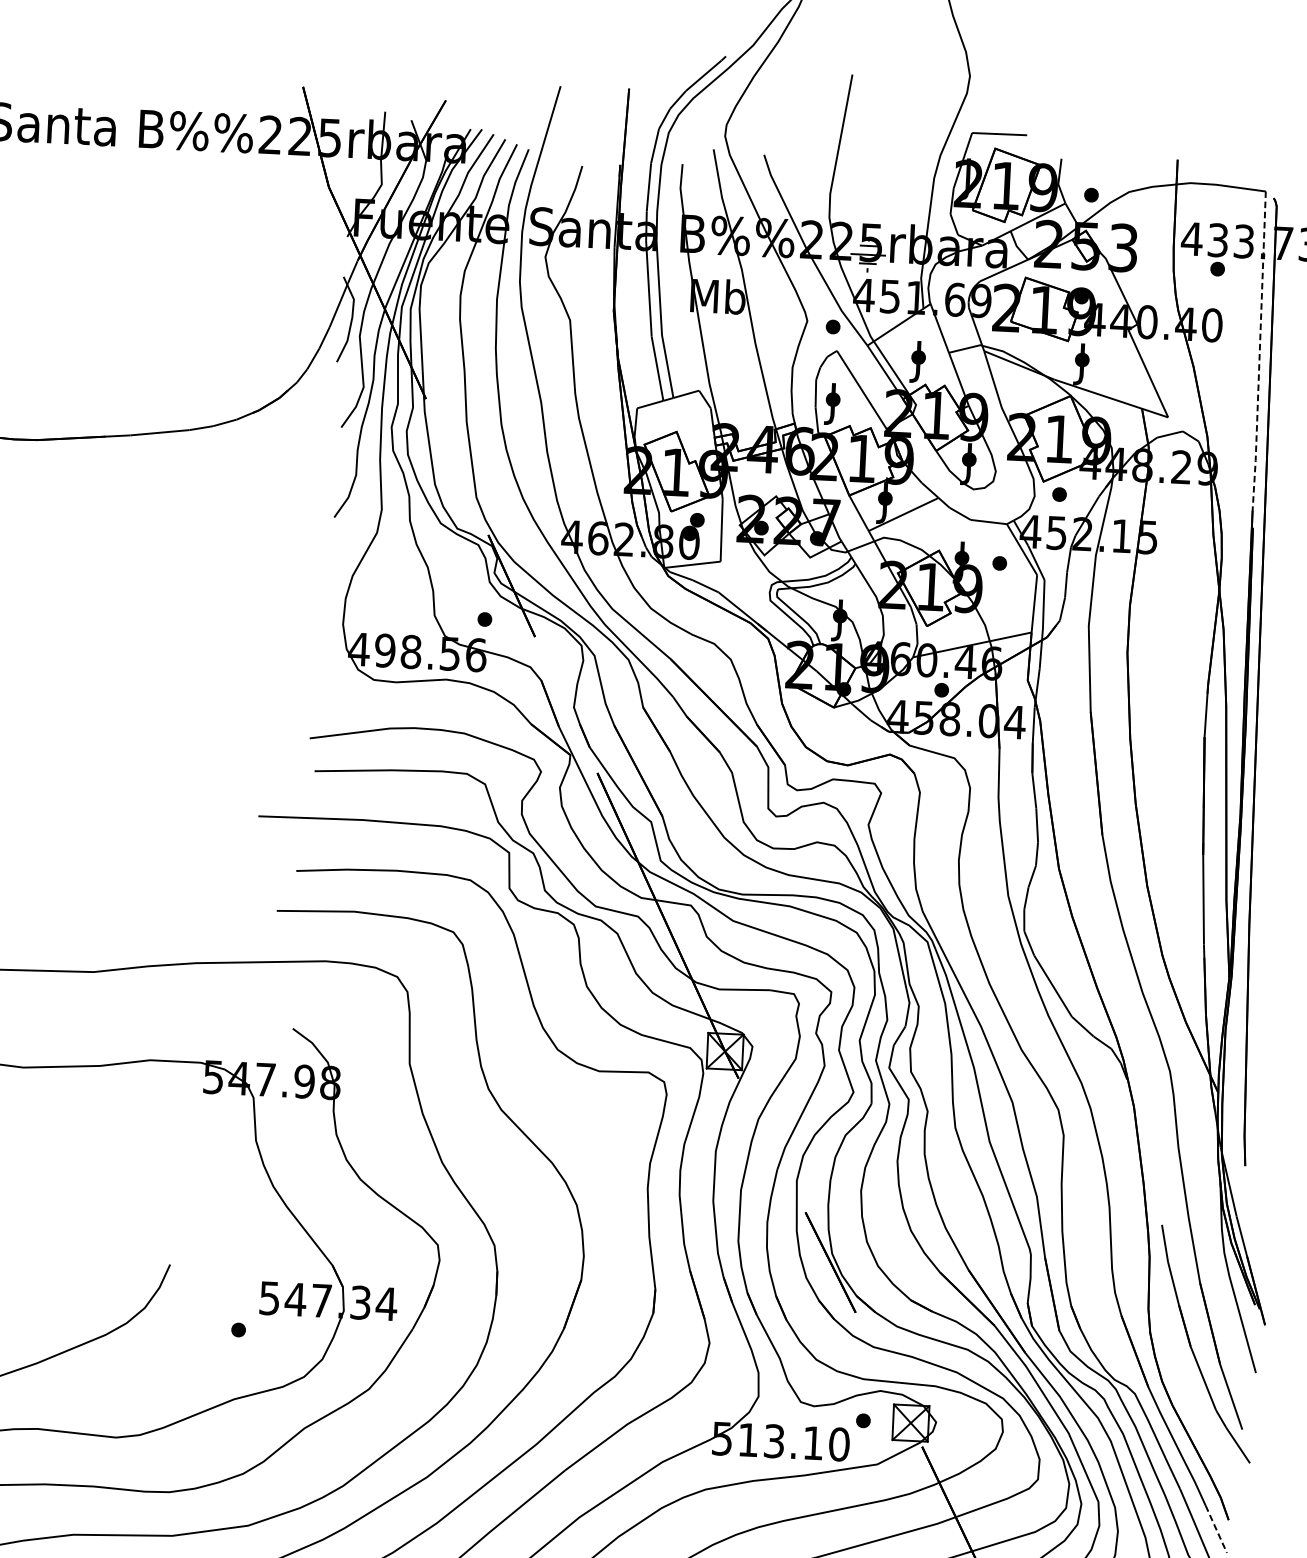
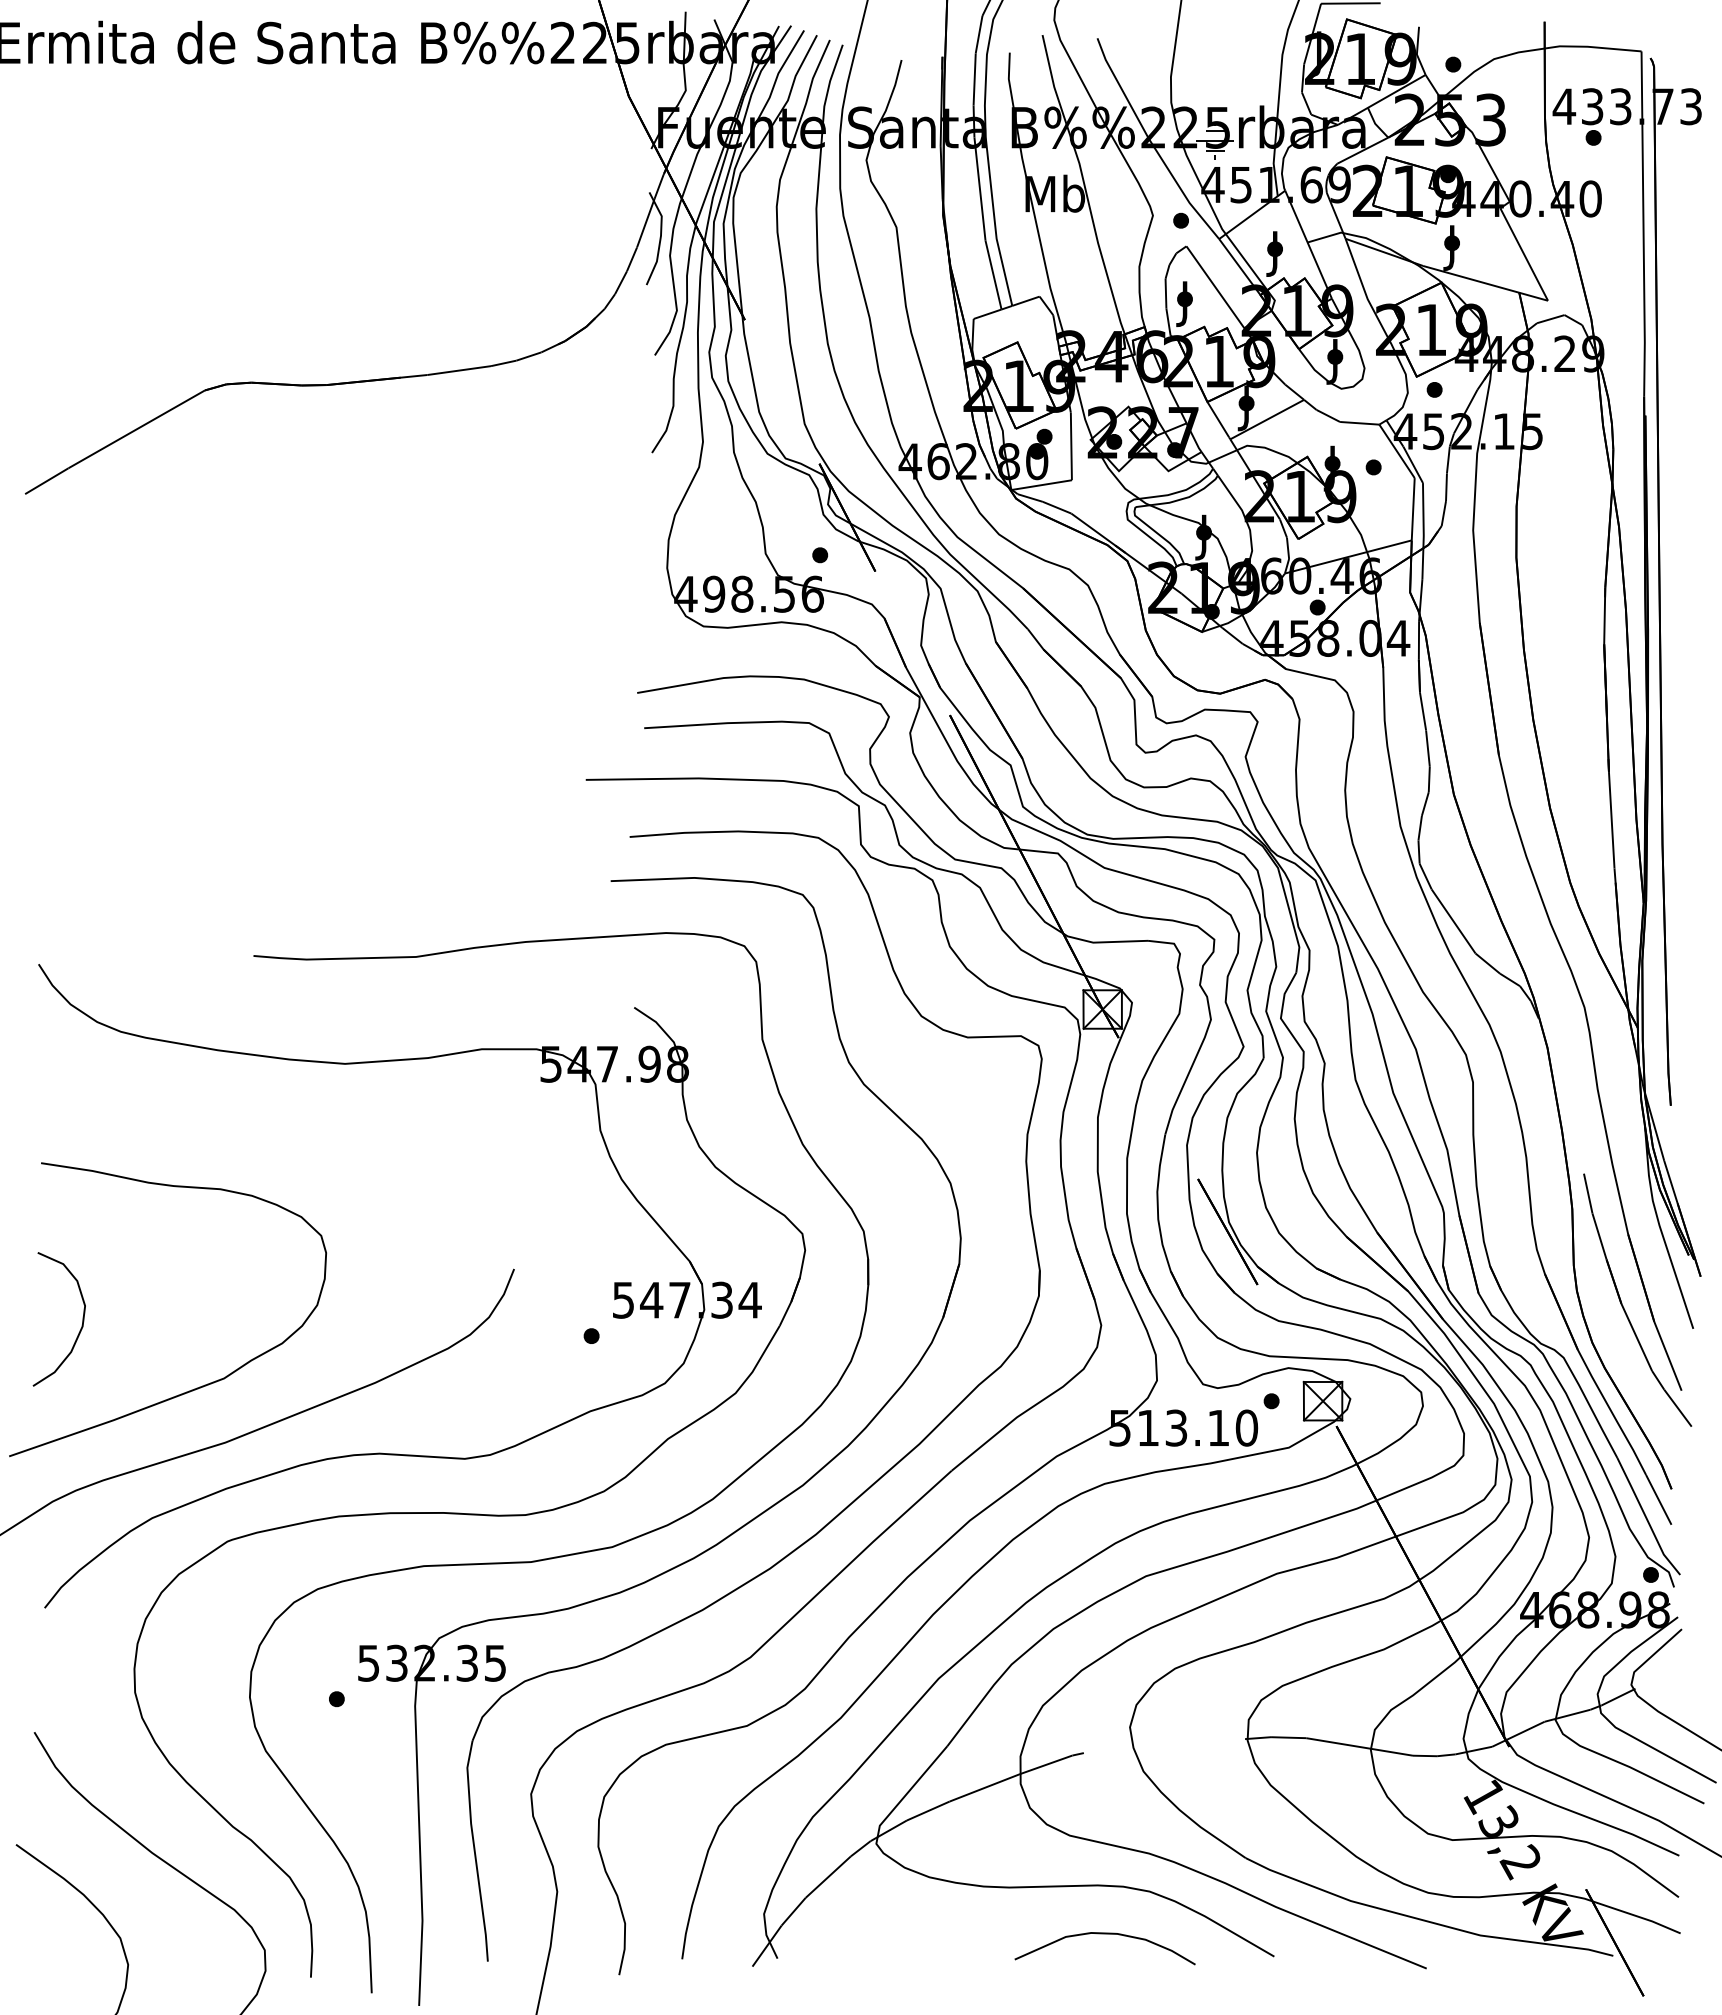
line: (1259, 352) -> (1643, 225), dashed -> solid
line: (1216, 1528) -> (1658, 1499), dashed -> solid

